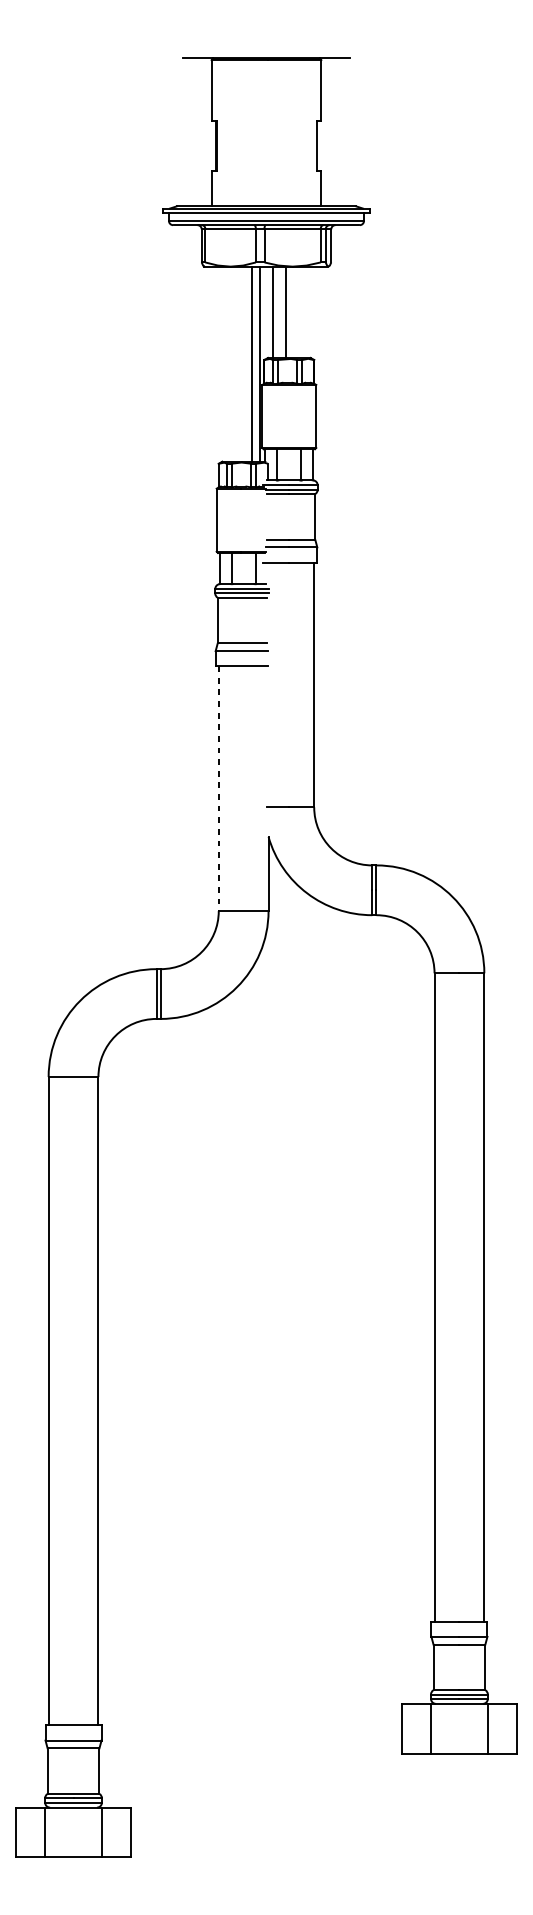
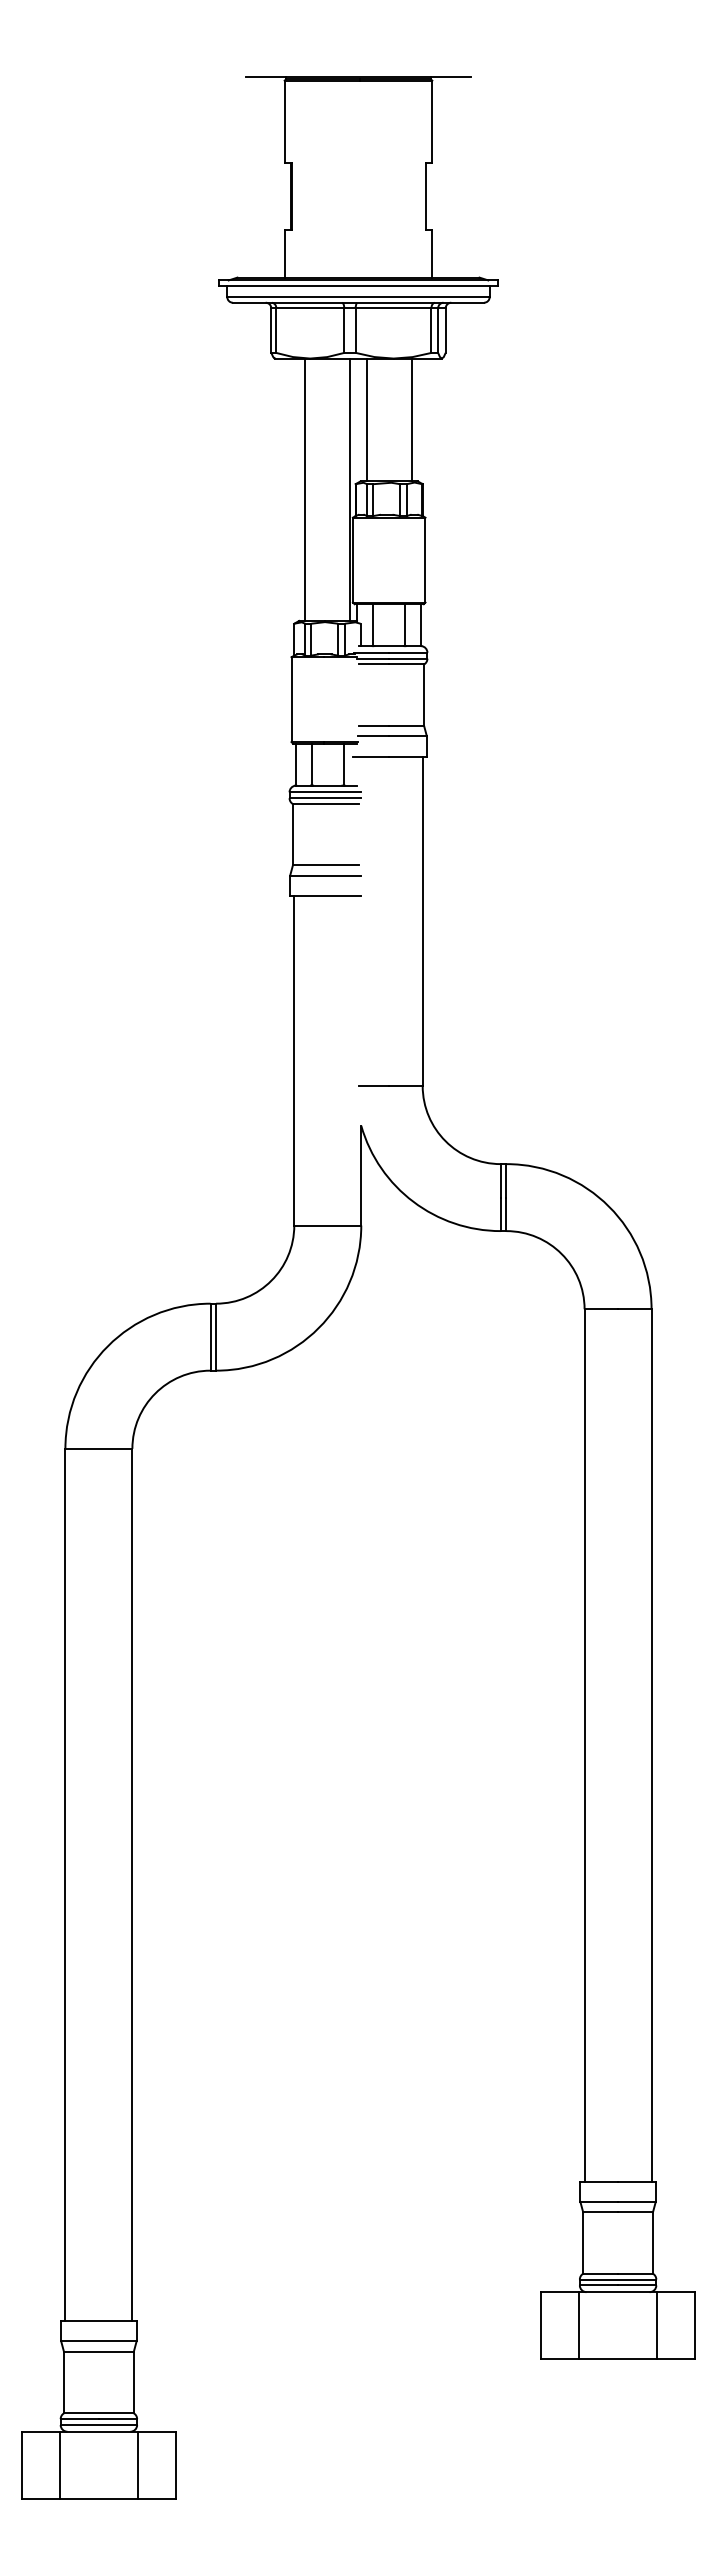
line: (285, 311) -> (411, 419), moved
line: (251, 363) -> (305, 489), moved
line: (218, 788) -> (294, 1060), dashed -> solid

